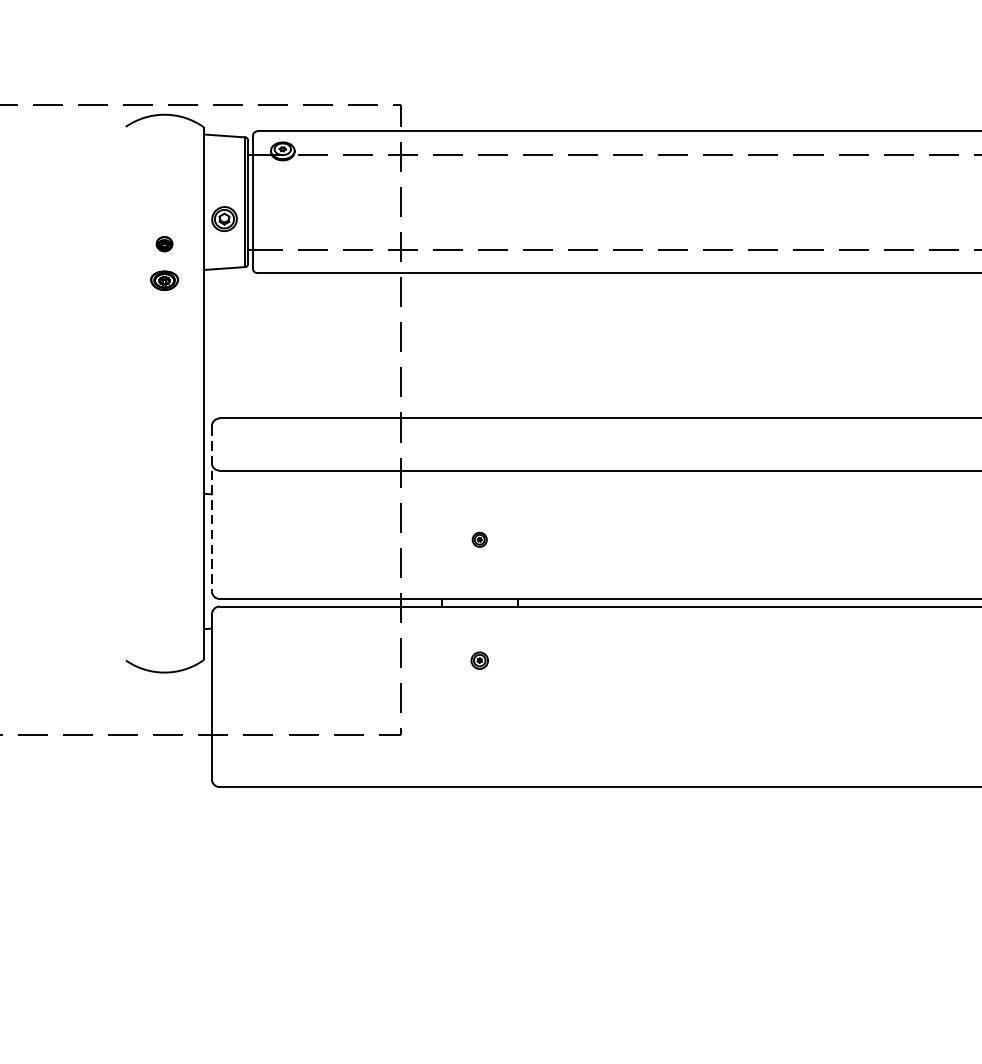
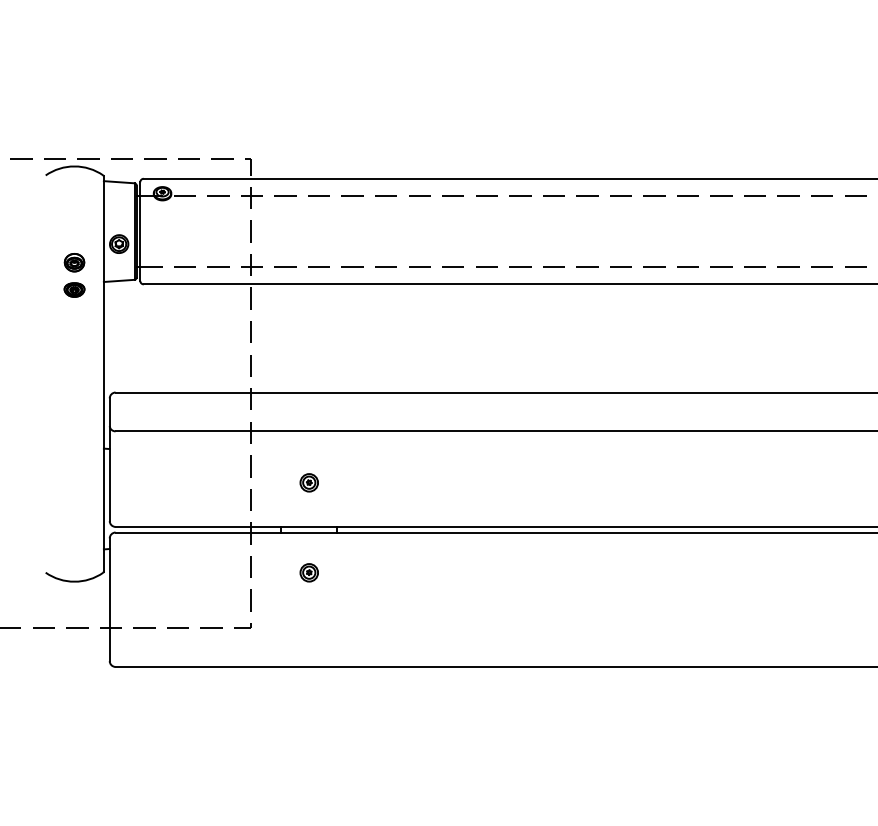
part: (164, 243) -> (74, 262), size x1.67
line: (211, 509) -> (109, 460), dashed -> solid
part: (478, 539) -> (308, 482), size x1.67
part: (478, 660) -> (308, 572), size x1.43

